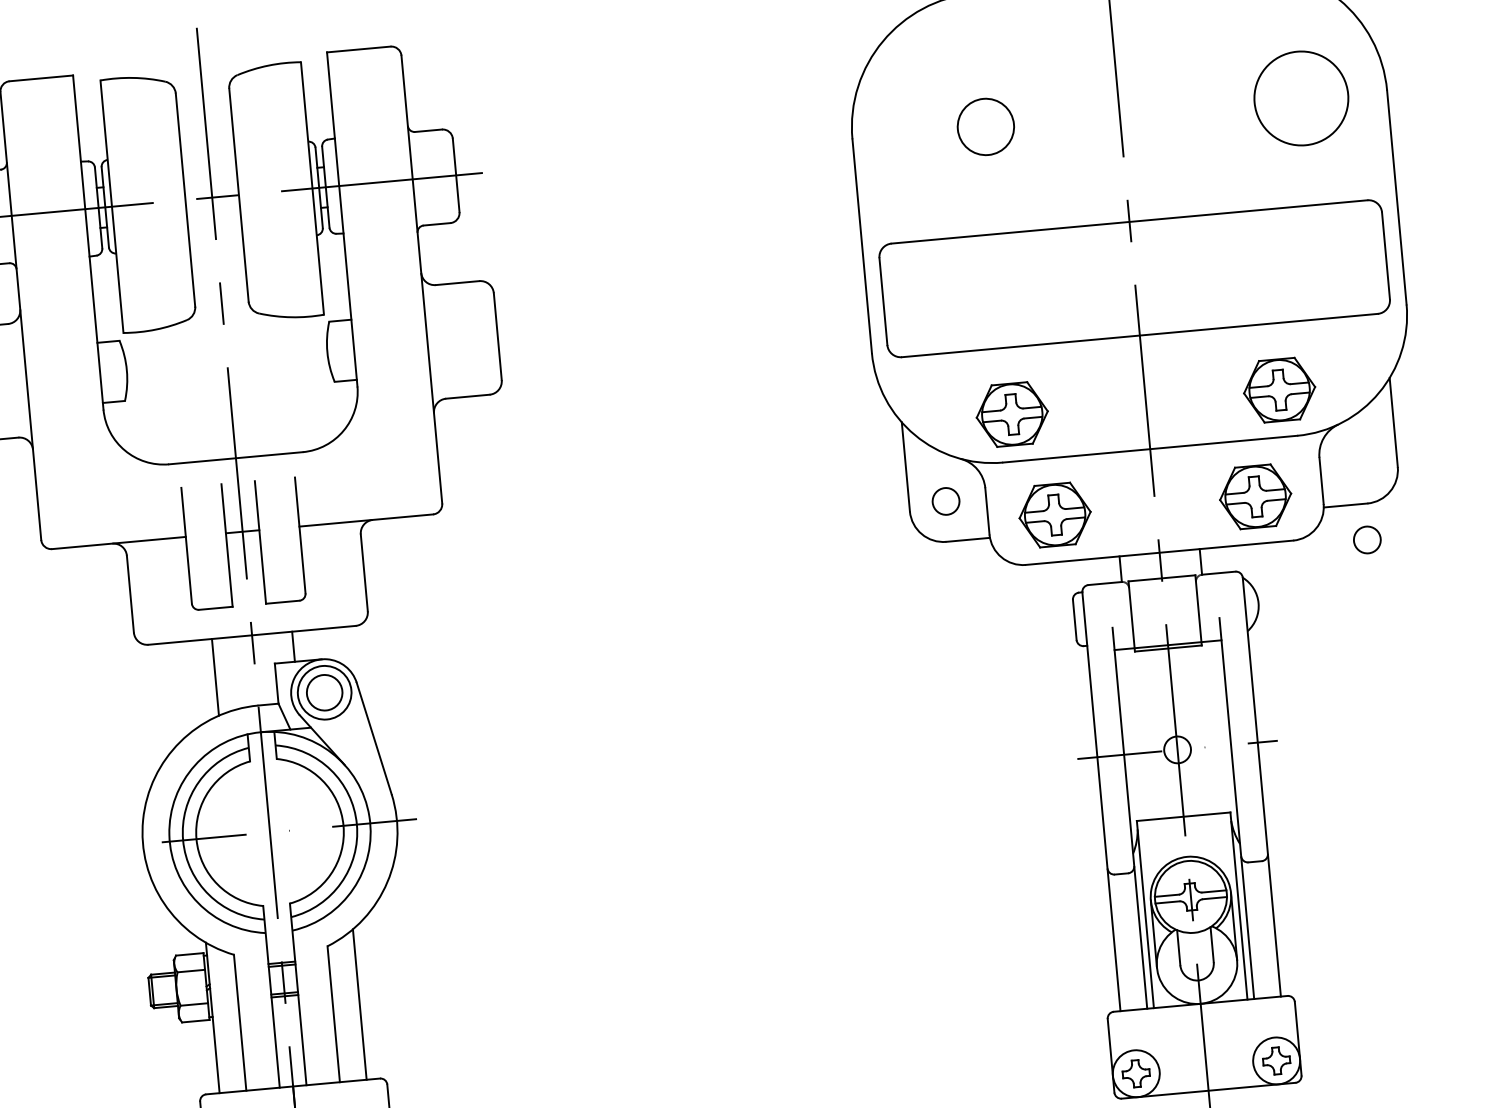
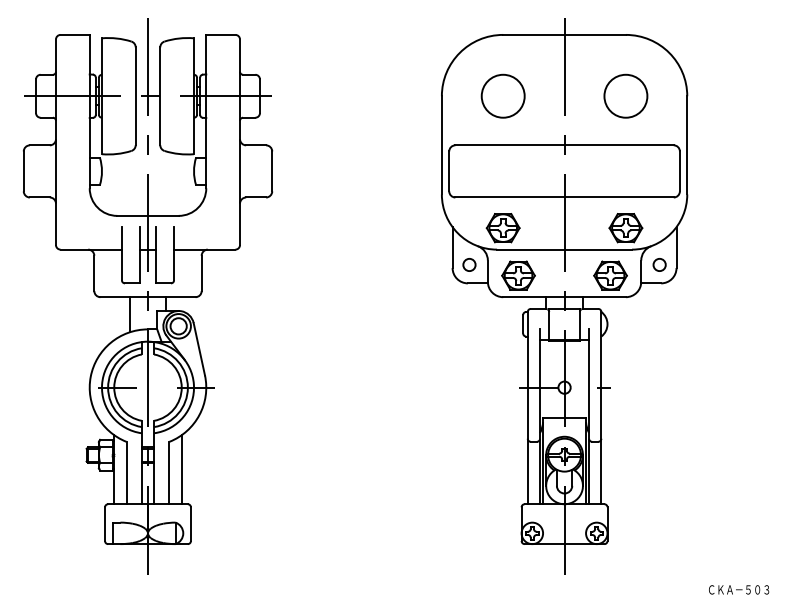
circle: (1300, 96) -> (625, 95), moved
circle: (984, 125) -> (502, 95), size x1.67
circle: (1366, 538) -> (659, 264), moved

